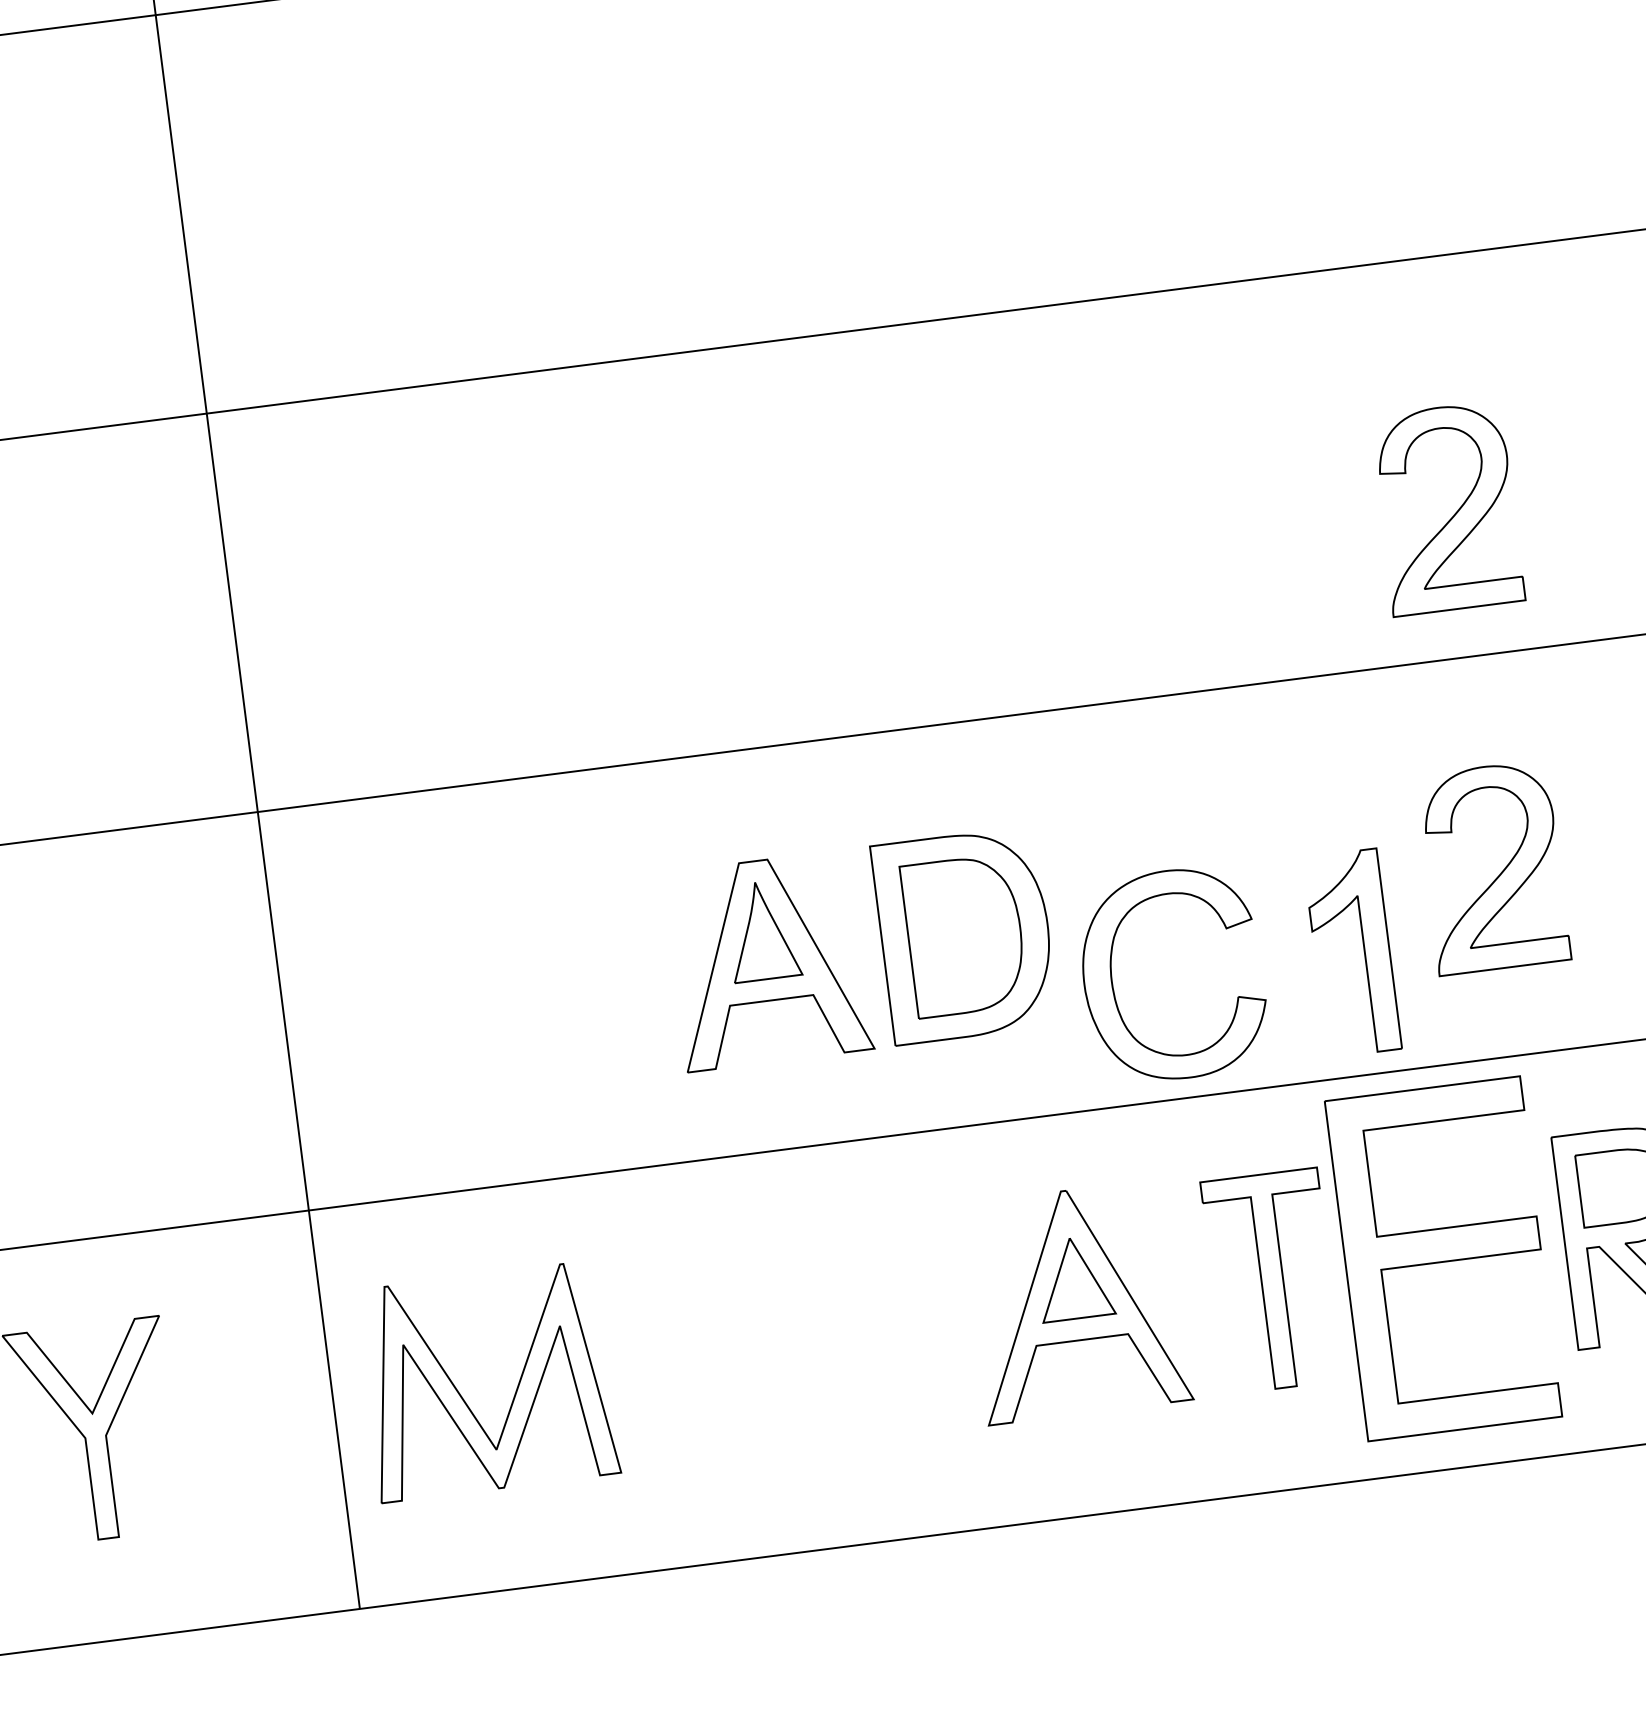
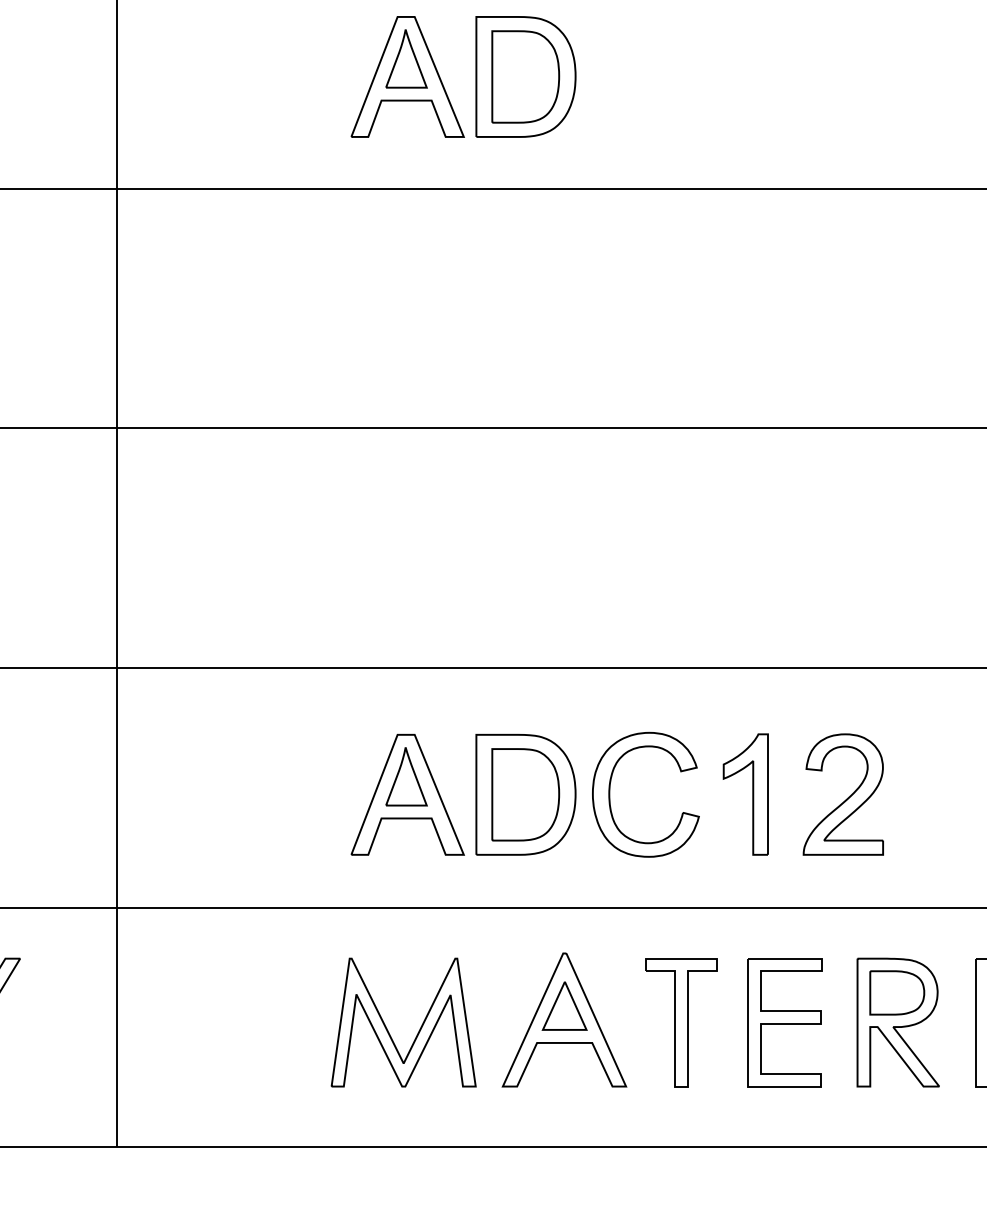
part: (1445, 508) -> (842, 578), removed
part: (1363, 951) -> (752, 794), moved
part: (1113, 981) -> (610, 794), moved
part: (1443, 1259) -> (784, 1022), size x0.62
part: (464, 1398) -> (388, 1030), moved

